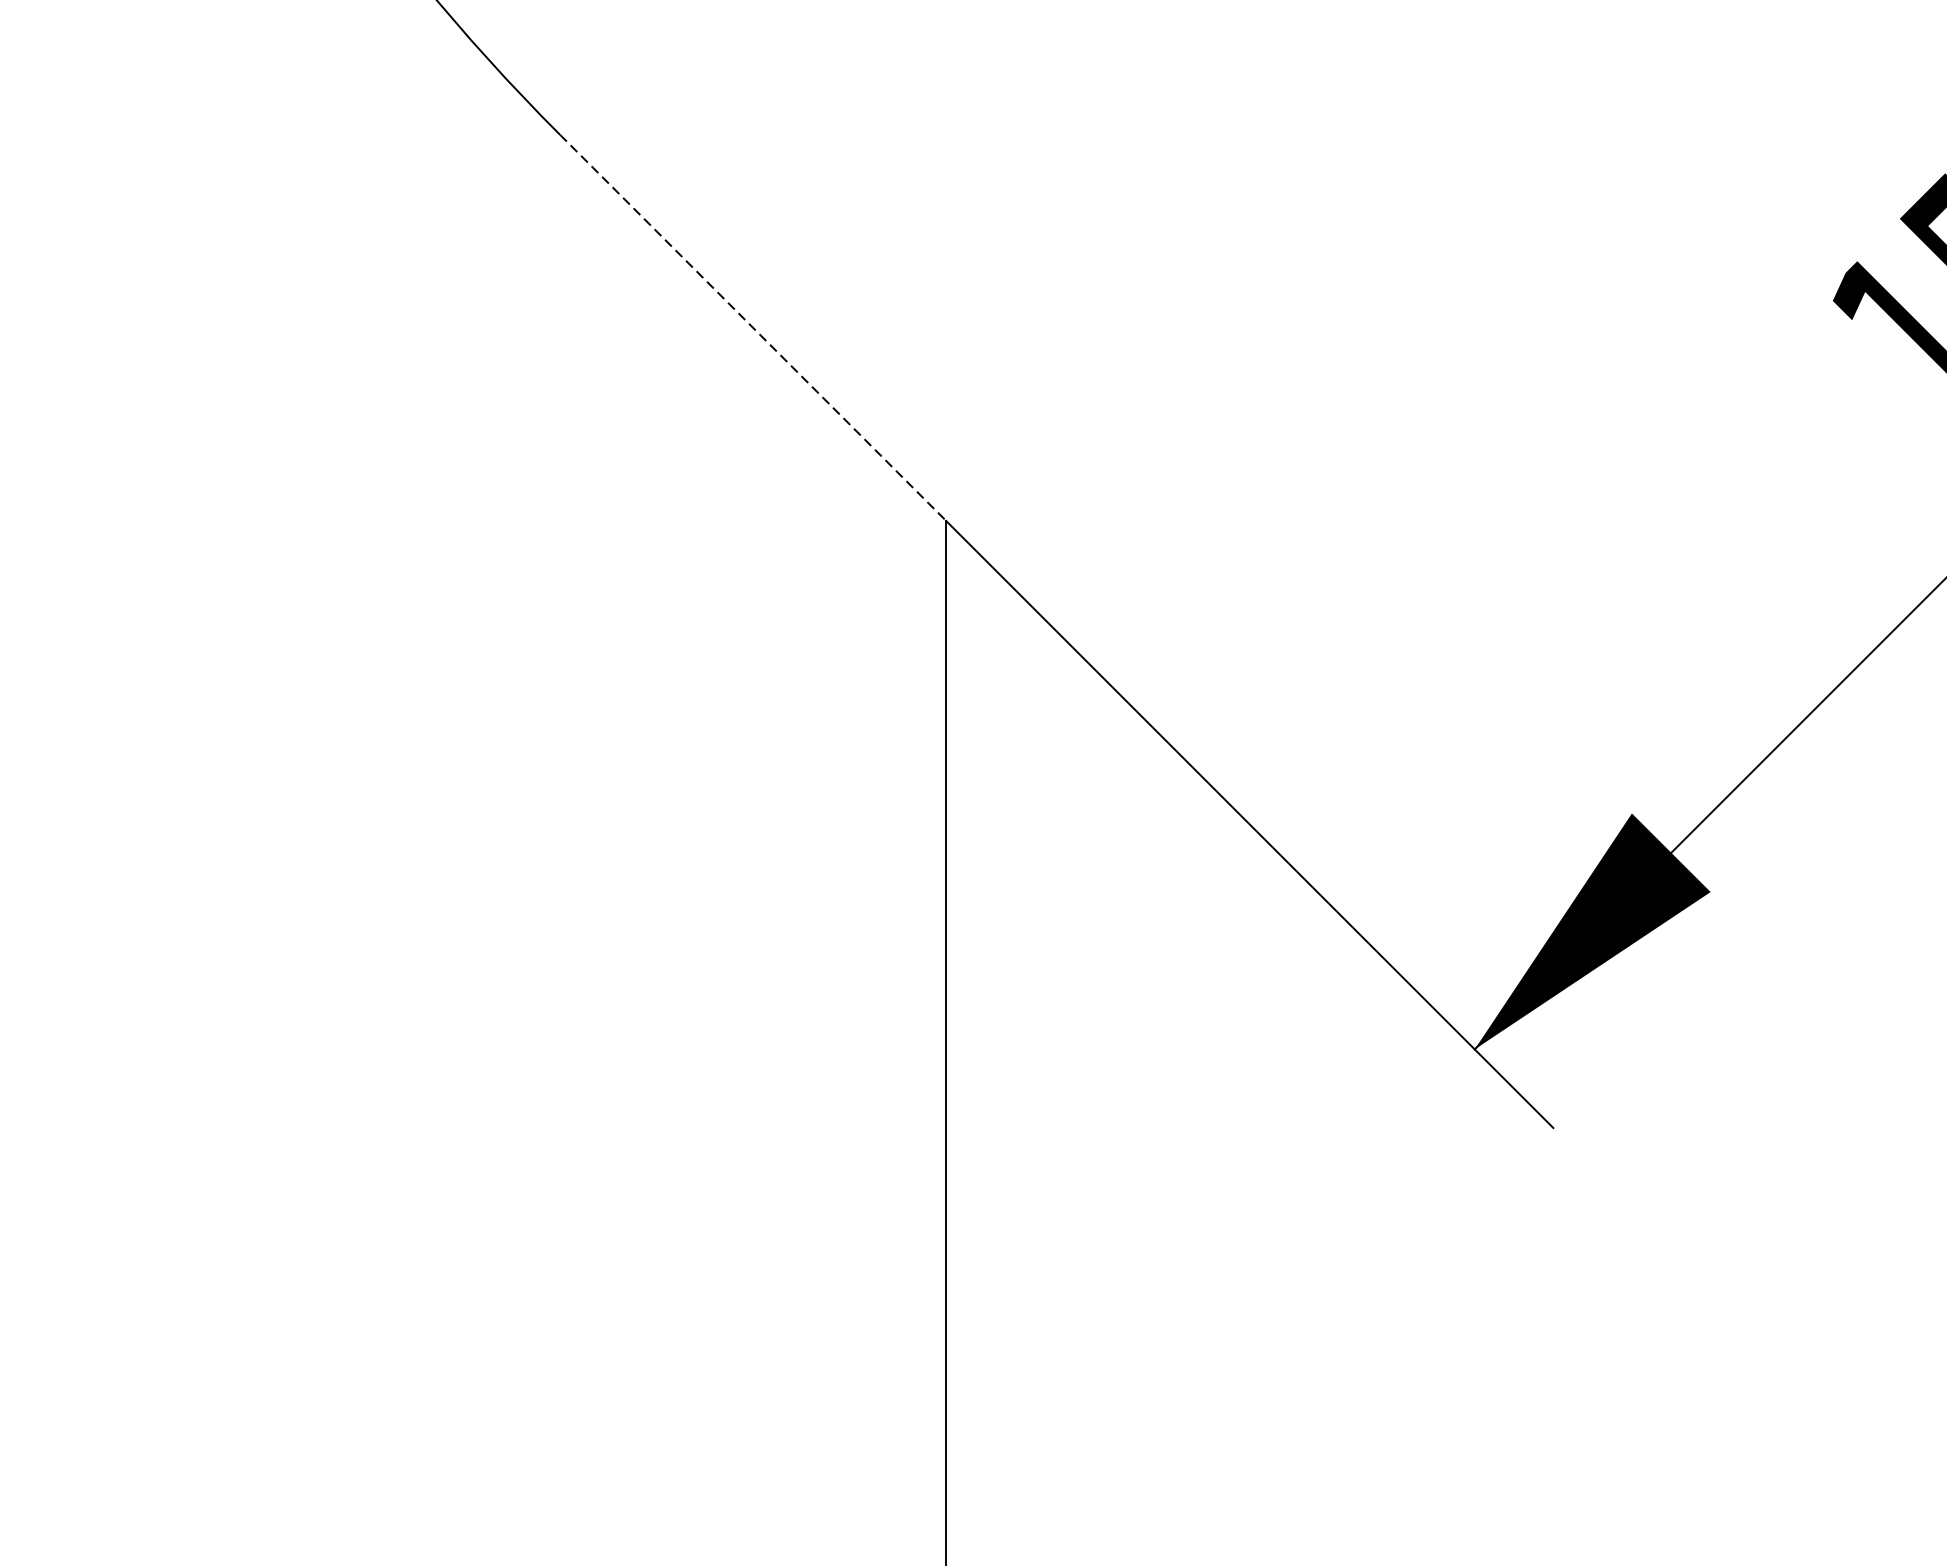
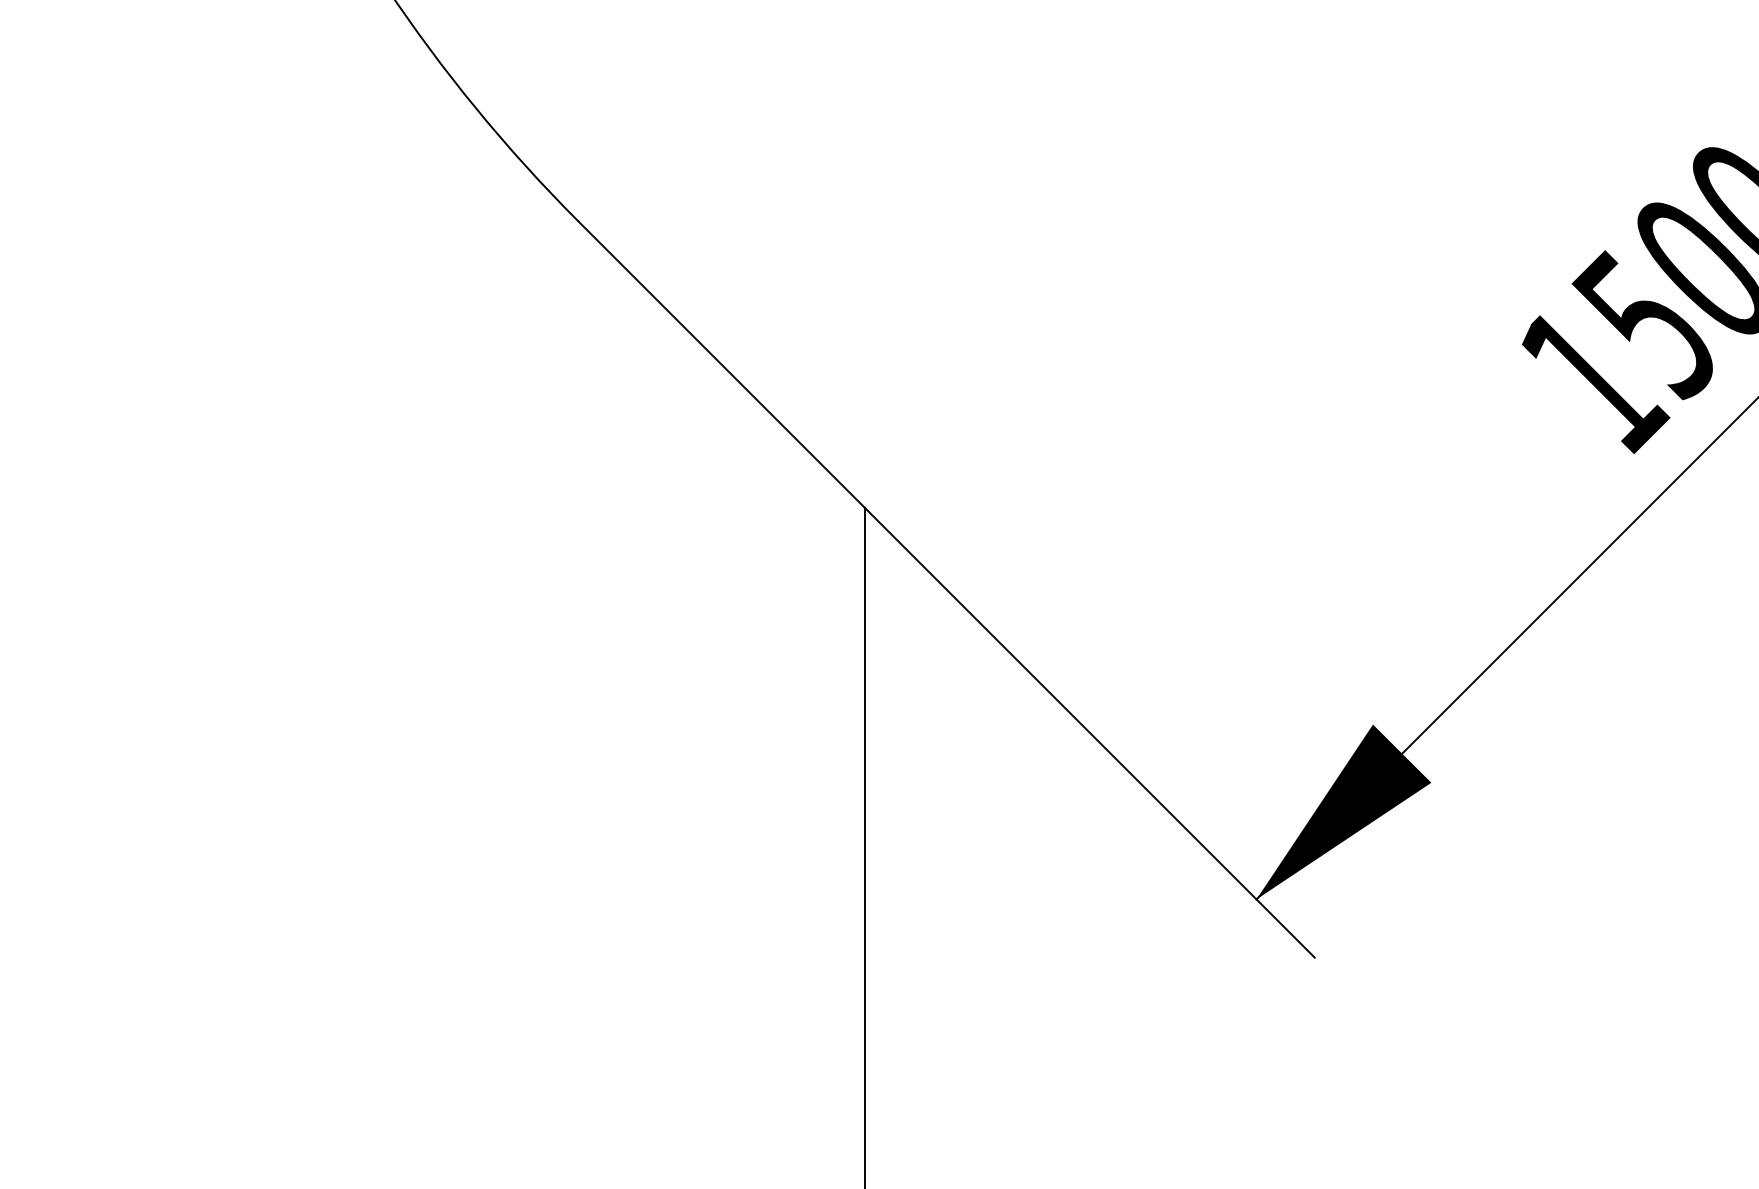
line: (754, 329) -> (722, 365), dashed -> solid

